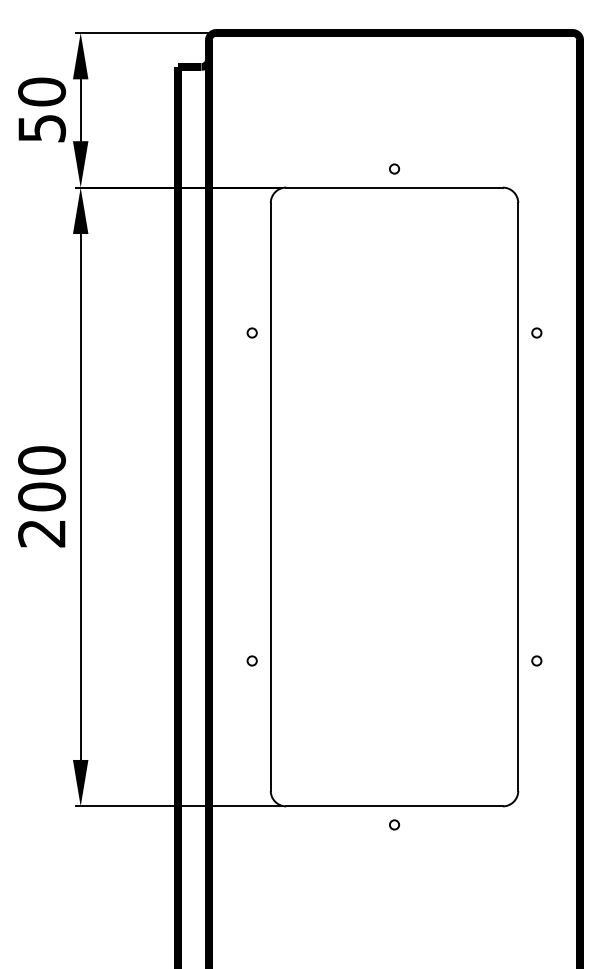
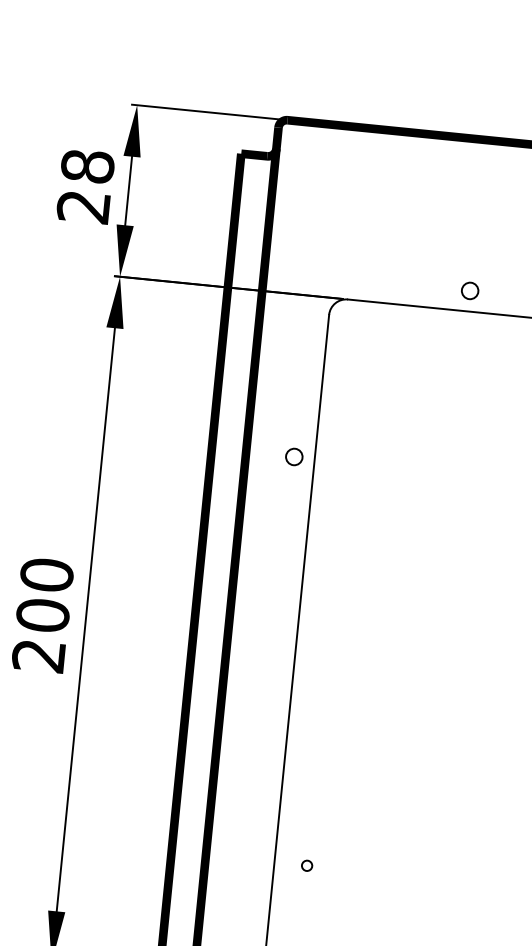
text: (42, 109) -> (86, 185), 50 -> 28
circle: (394, 168) -> (470, 290), size x1.6
circle: (251, 332) -> (293, 456), size x1.6
circle: (251, 660) -> (306, 865), moved

